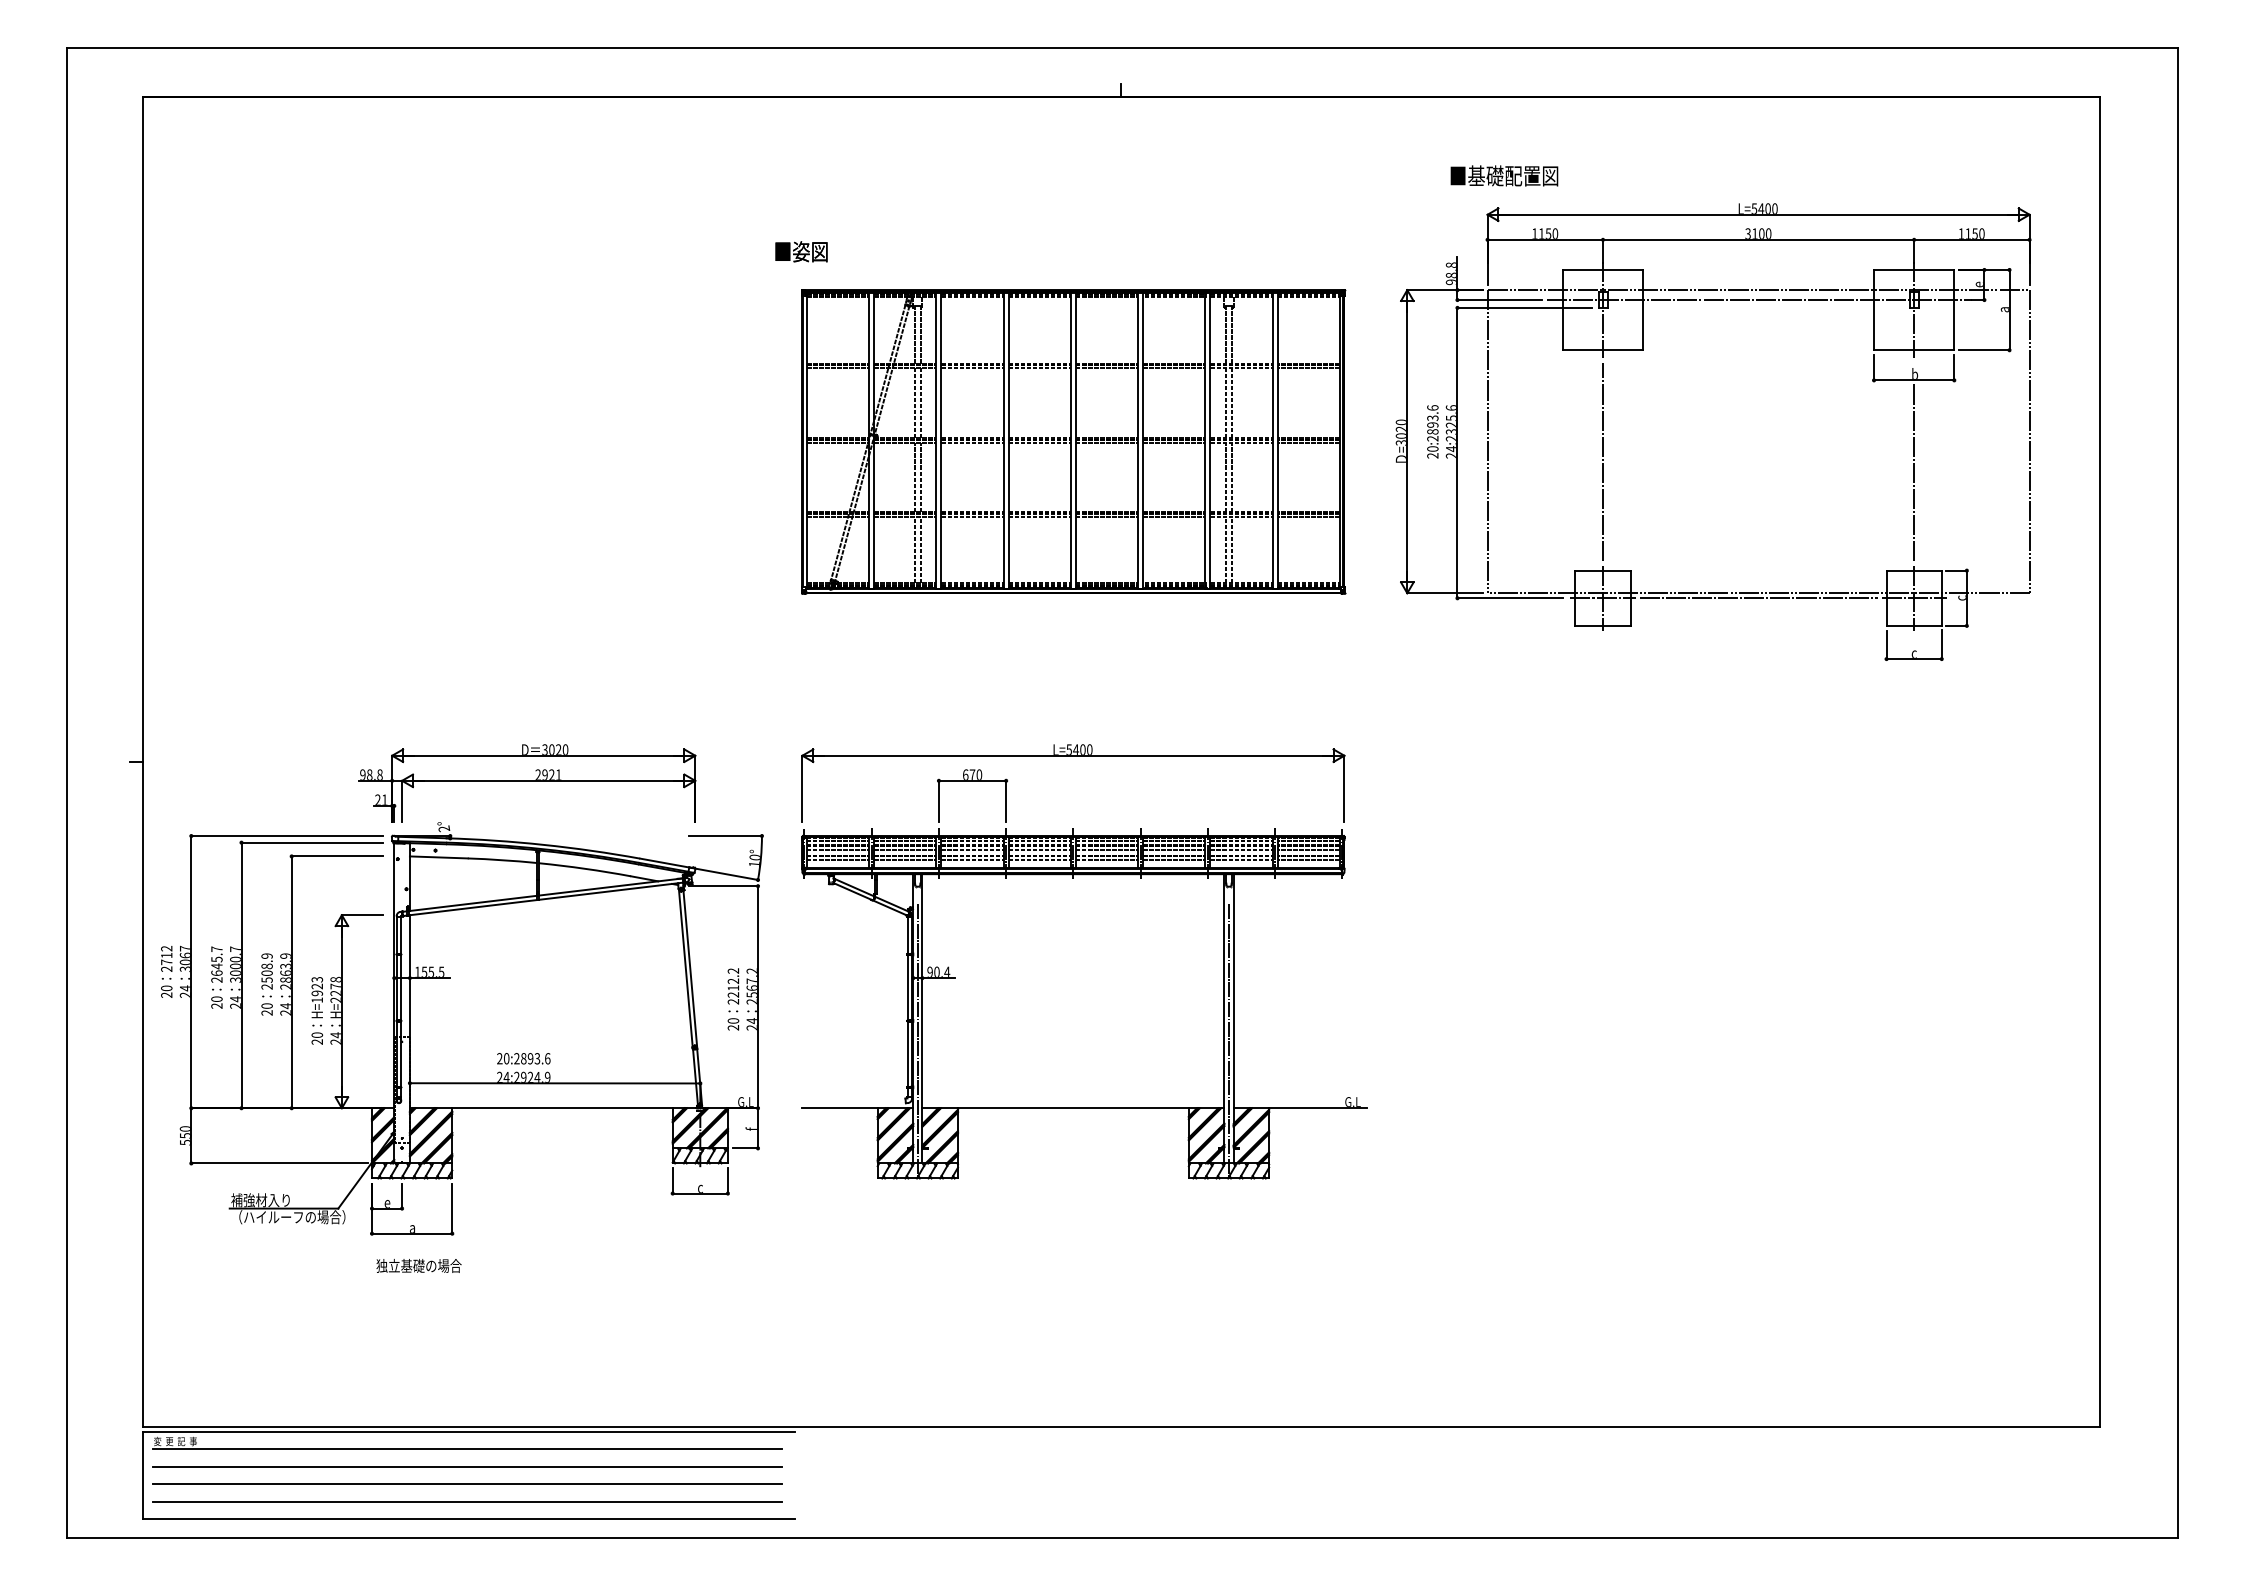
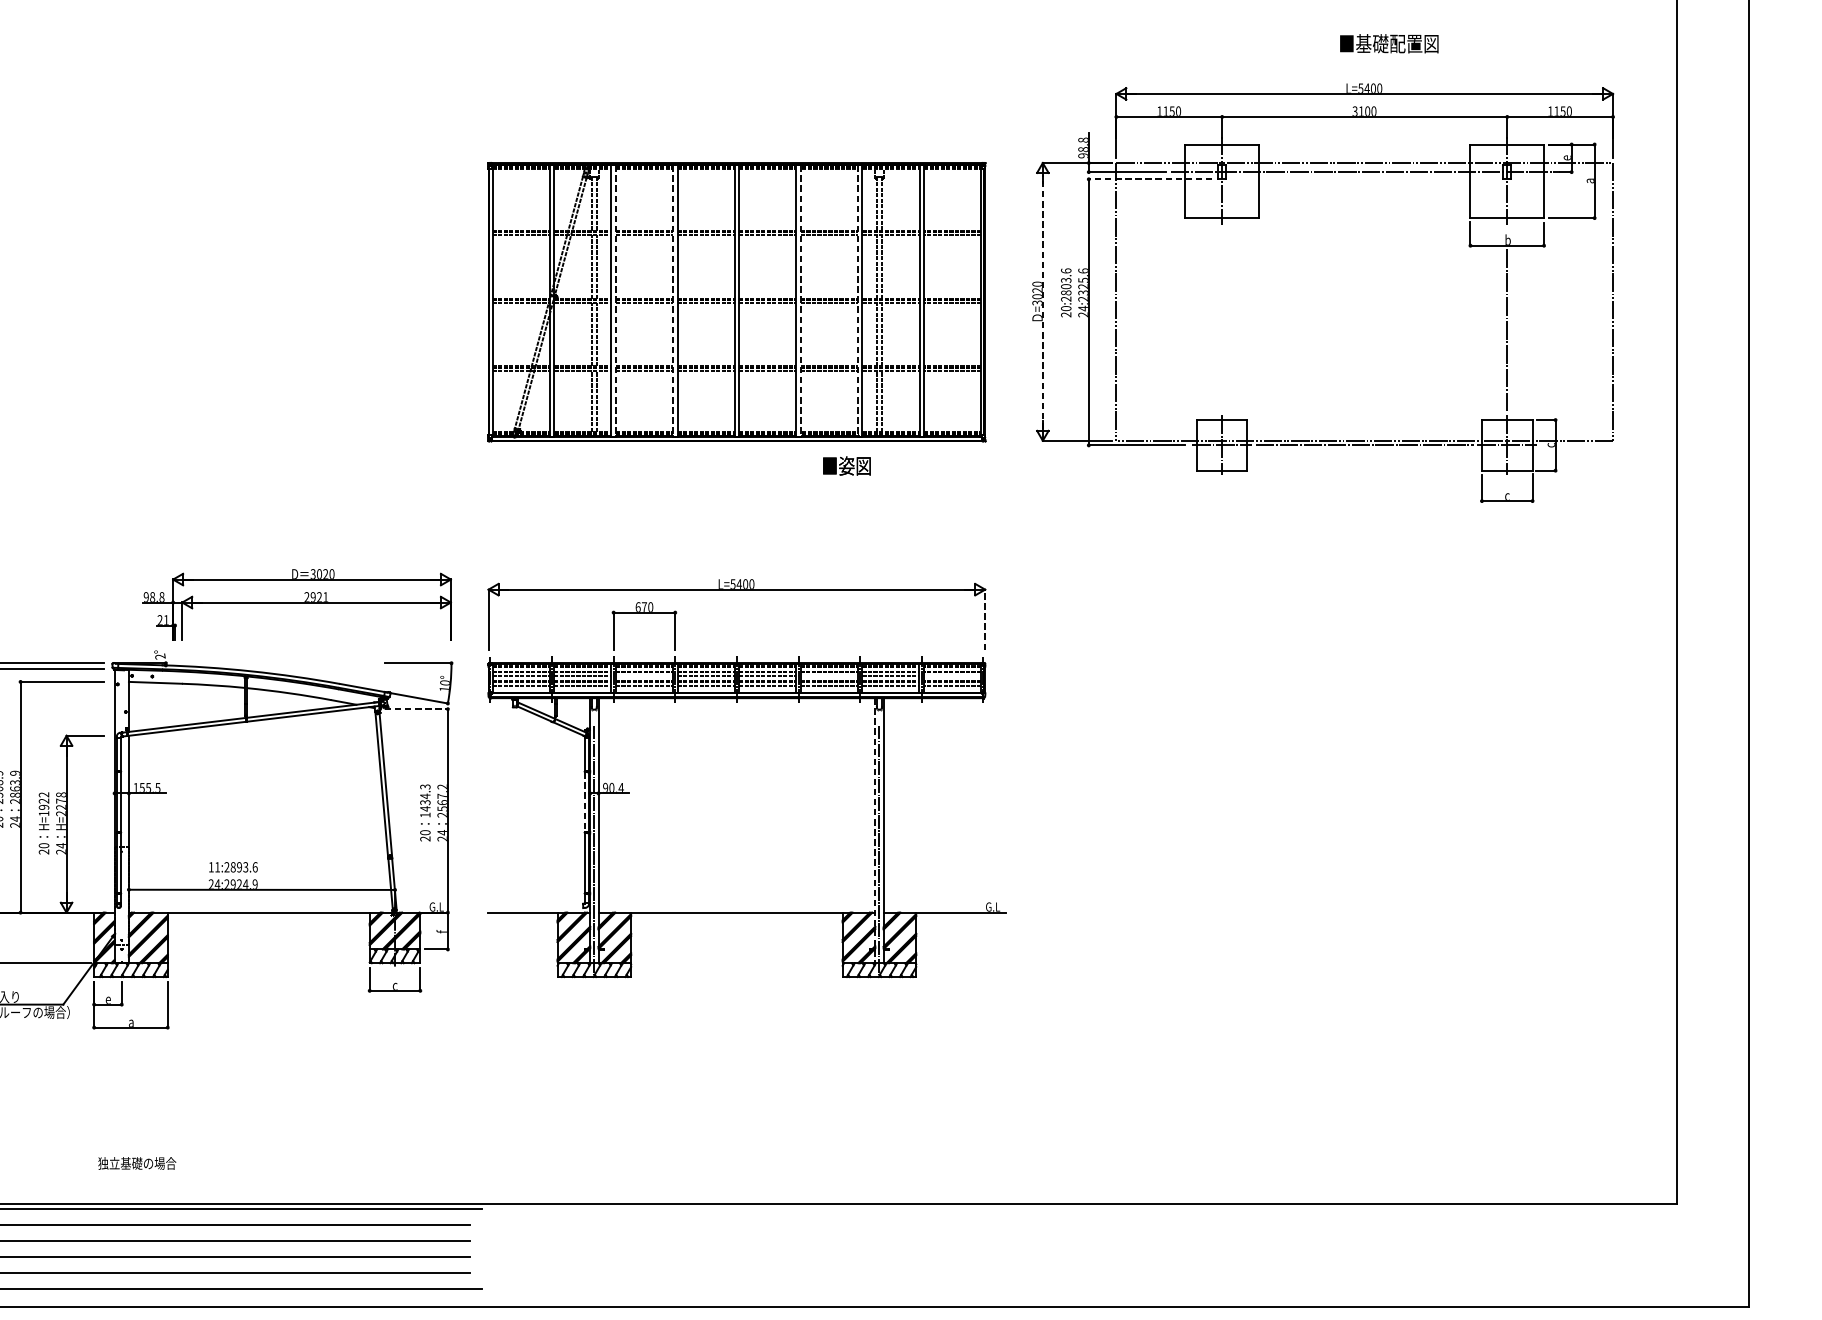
text: (1504, 175) -> (1389, 43), moved
text: (801, 251) -> (846, 465), moved
line: (1524, 307) -> (1150, 178), solid -> dashed
text: (1432, 424) -> (1065, 286), 20:2893.6 -> 20:2803.6
line: (941, 441) -> (616, 301), solid -> dashed
line: (1003, 441) -> (672, 301), solid -> dashed
line: (1143, 441) -> (801, 301), solid -> dashed
line: (1205, 441) -> (857, 301), solid -> dashed
line: (1407, 441) -> (1043, 301), solid -> dashed
line: (1603, 461) -> (1222, 320), removed
part: (527, 783) -> (297, 605), moved
line: (1344, 788) -> (985, 619), solid -> dashed
line: (972, 850) -> (644, 676), removed
line: (1174, 850) -> (829, 676), removed
line: (1308, 850) -> (952, 676), removed
line: (724, 886) -> (417, 709), solid -> dashed
text: (317, 979) -> (44, 794), H=1923 -> H=1922
text: (733, 986) -> (425, 801), 2212.2 -> 1434.3
line: (907, 987) -> (584, 802), solid -> dashed
line: (1224, 1018) -> (875, 830), solid -> dashed
text: (503, 1058) -> (214, 867), 20:2893.6 -> 11:2893.6
text: (418, 1265) -> (136, 1163), moved

